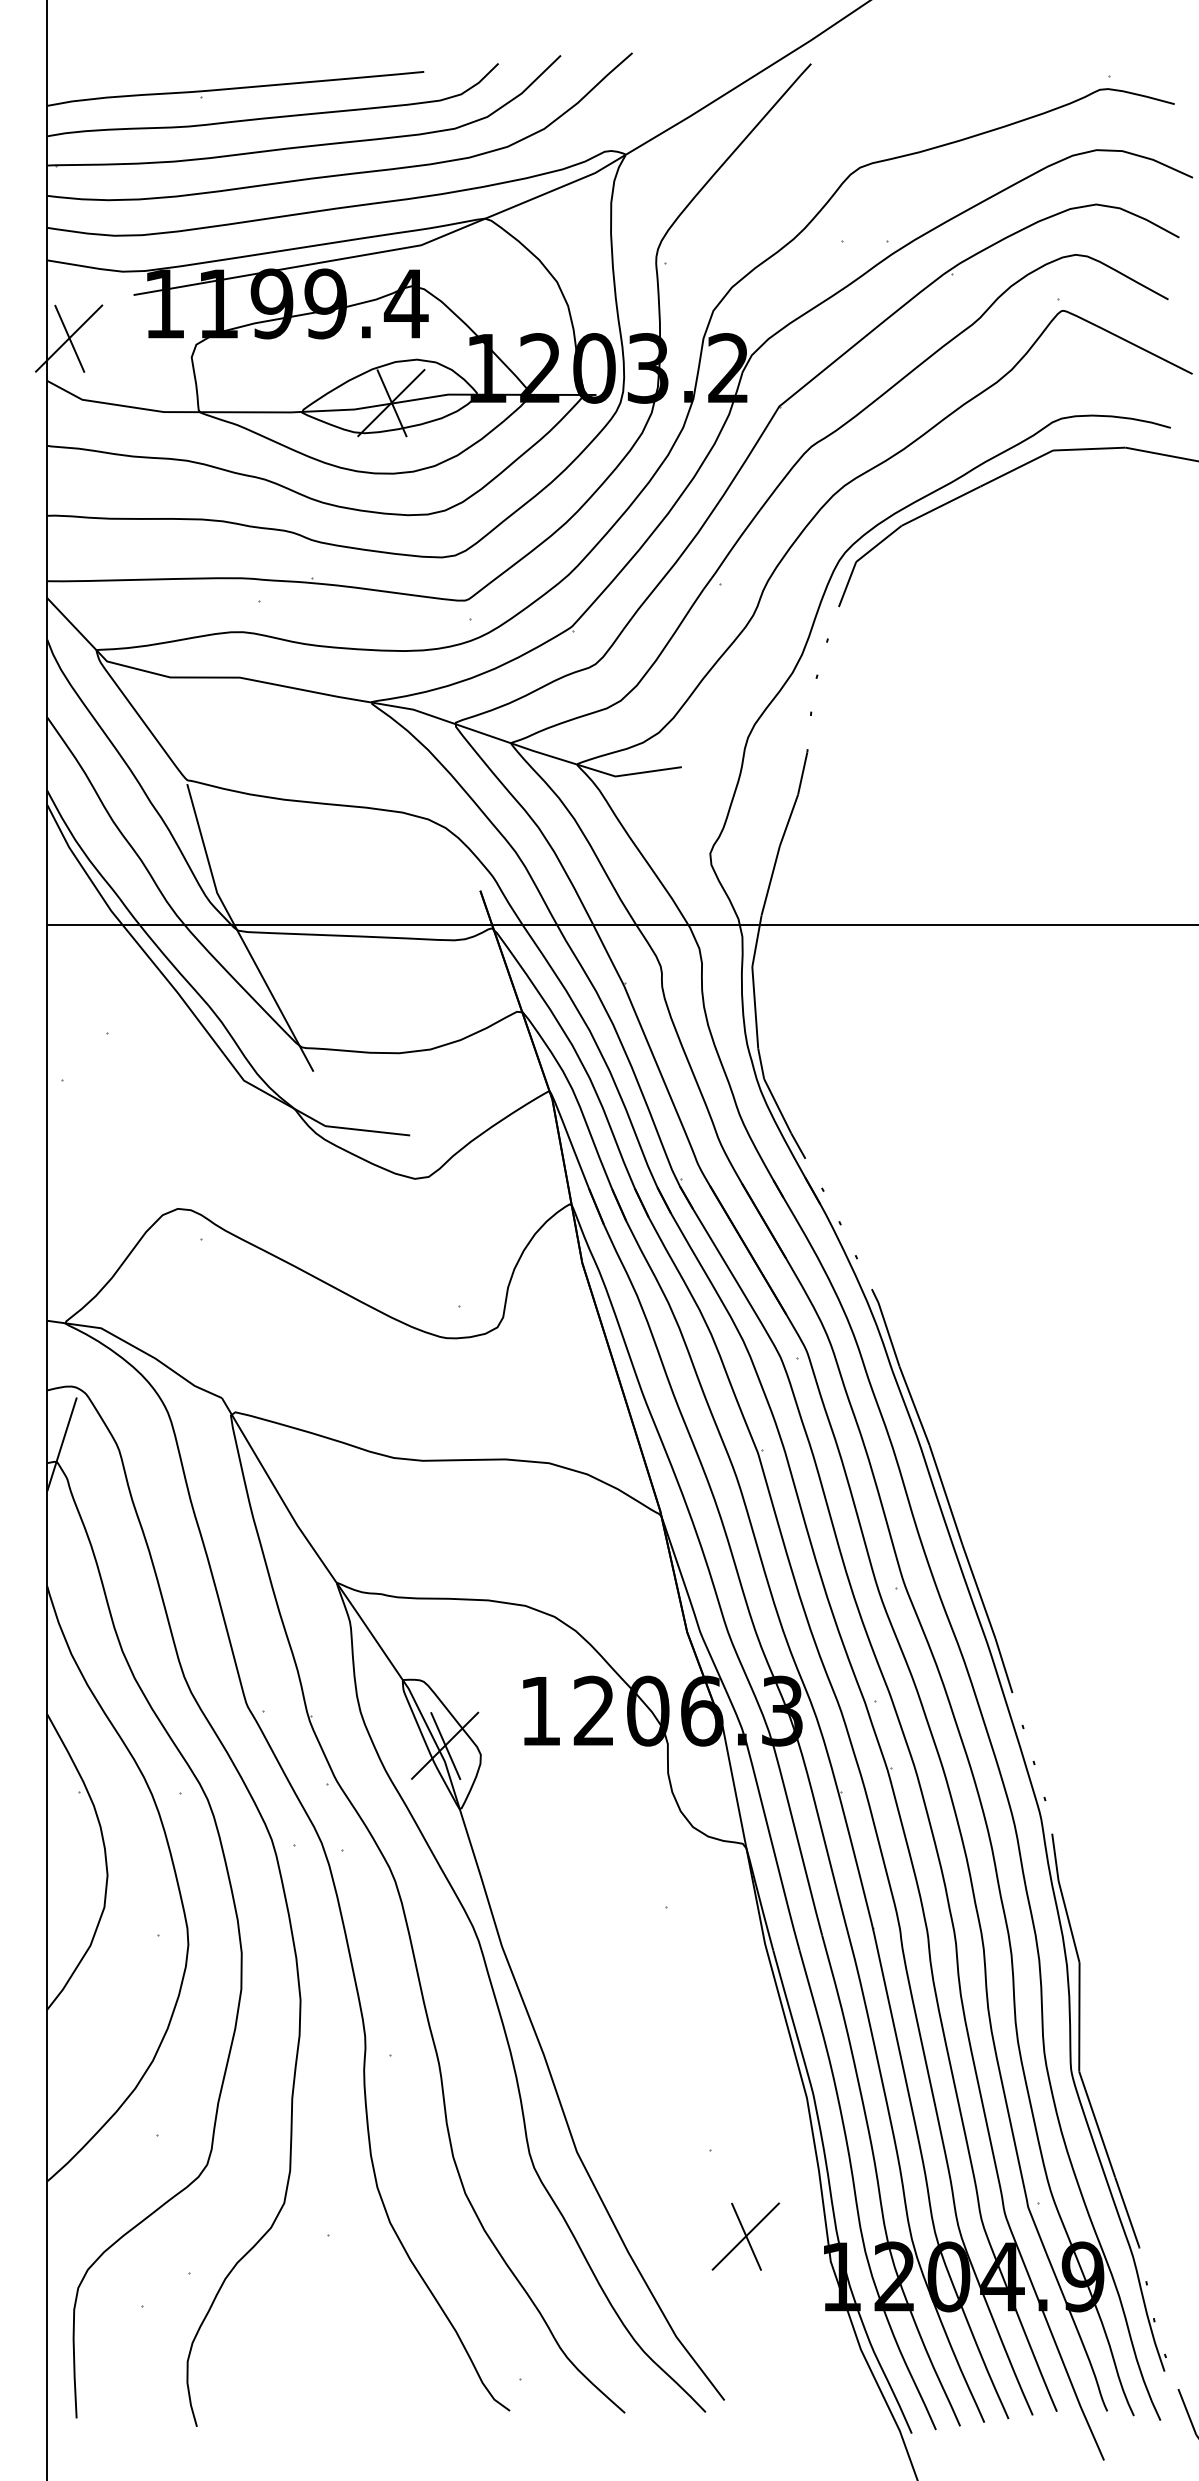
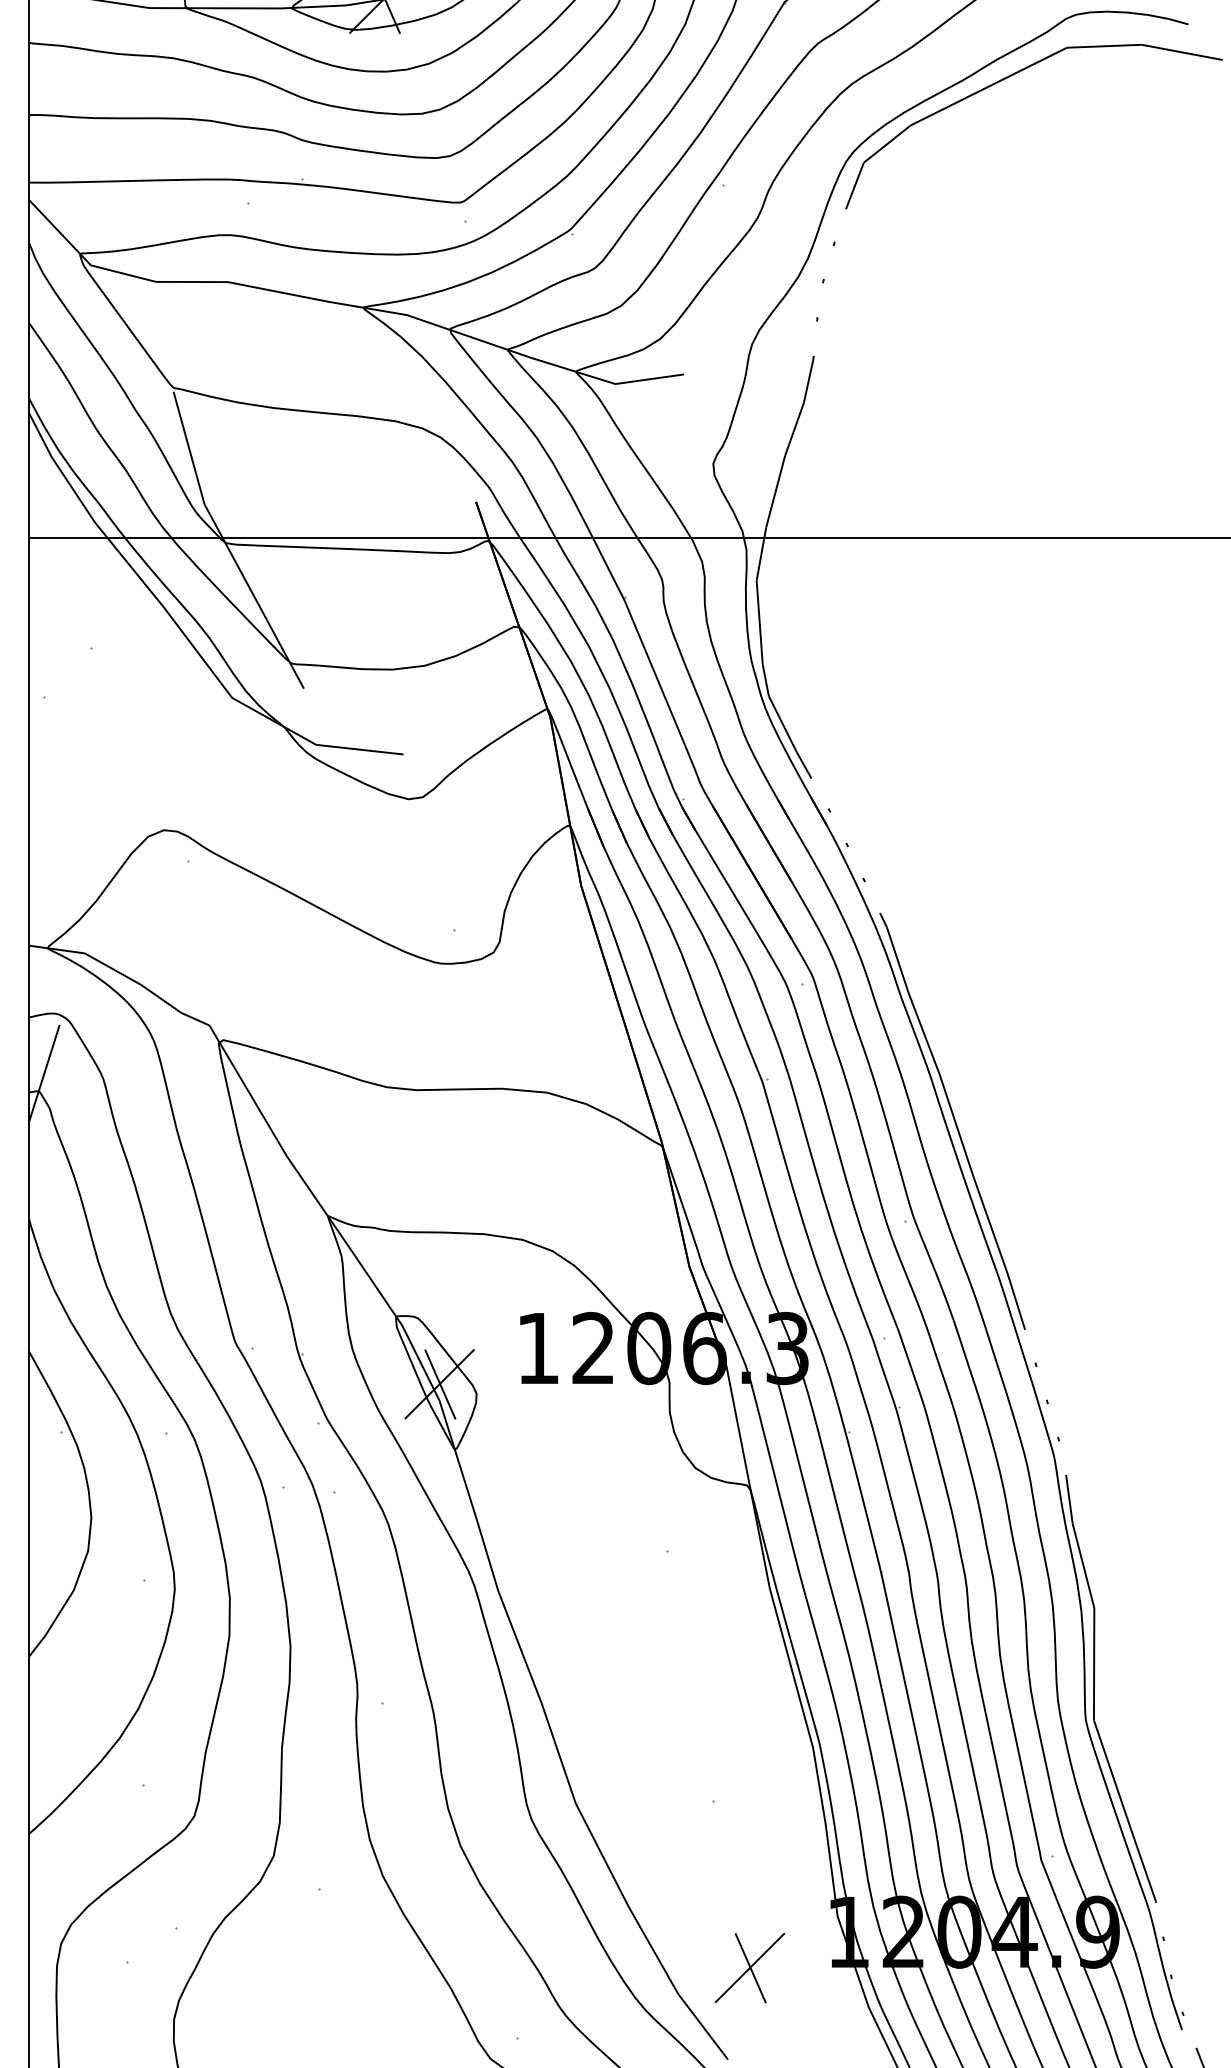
part: (745, 2236) -> (749, 1967), moved

